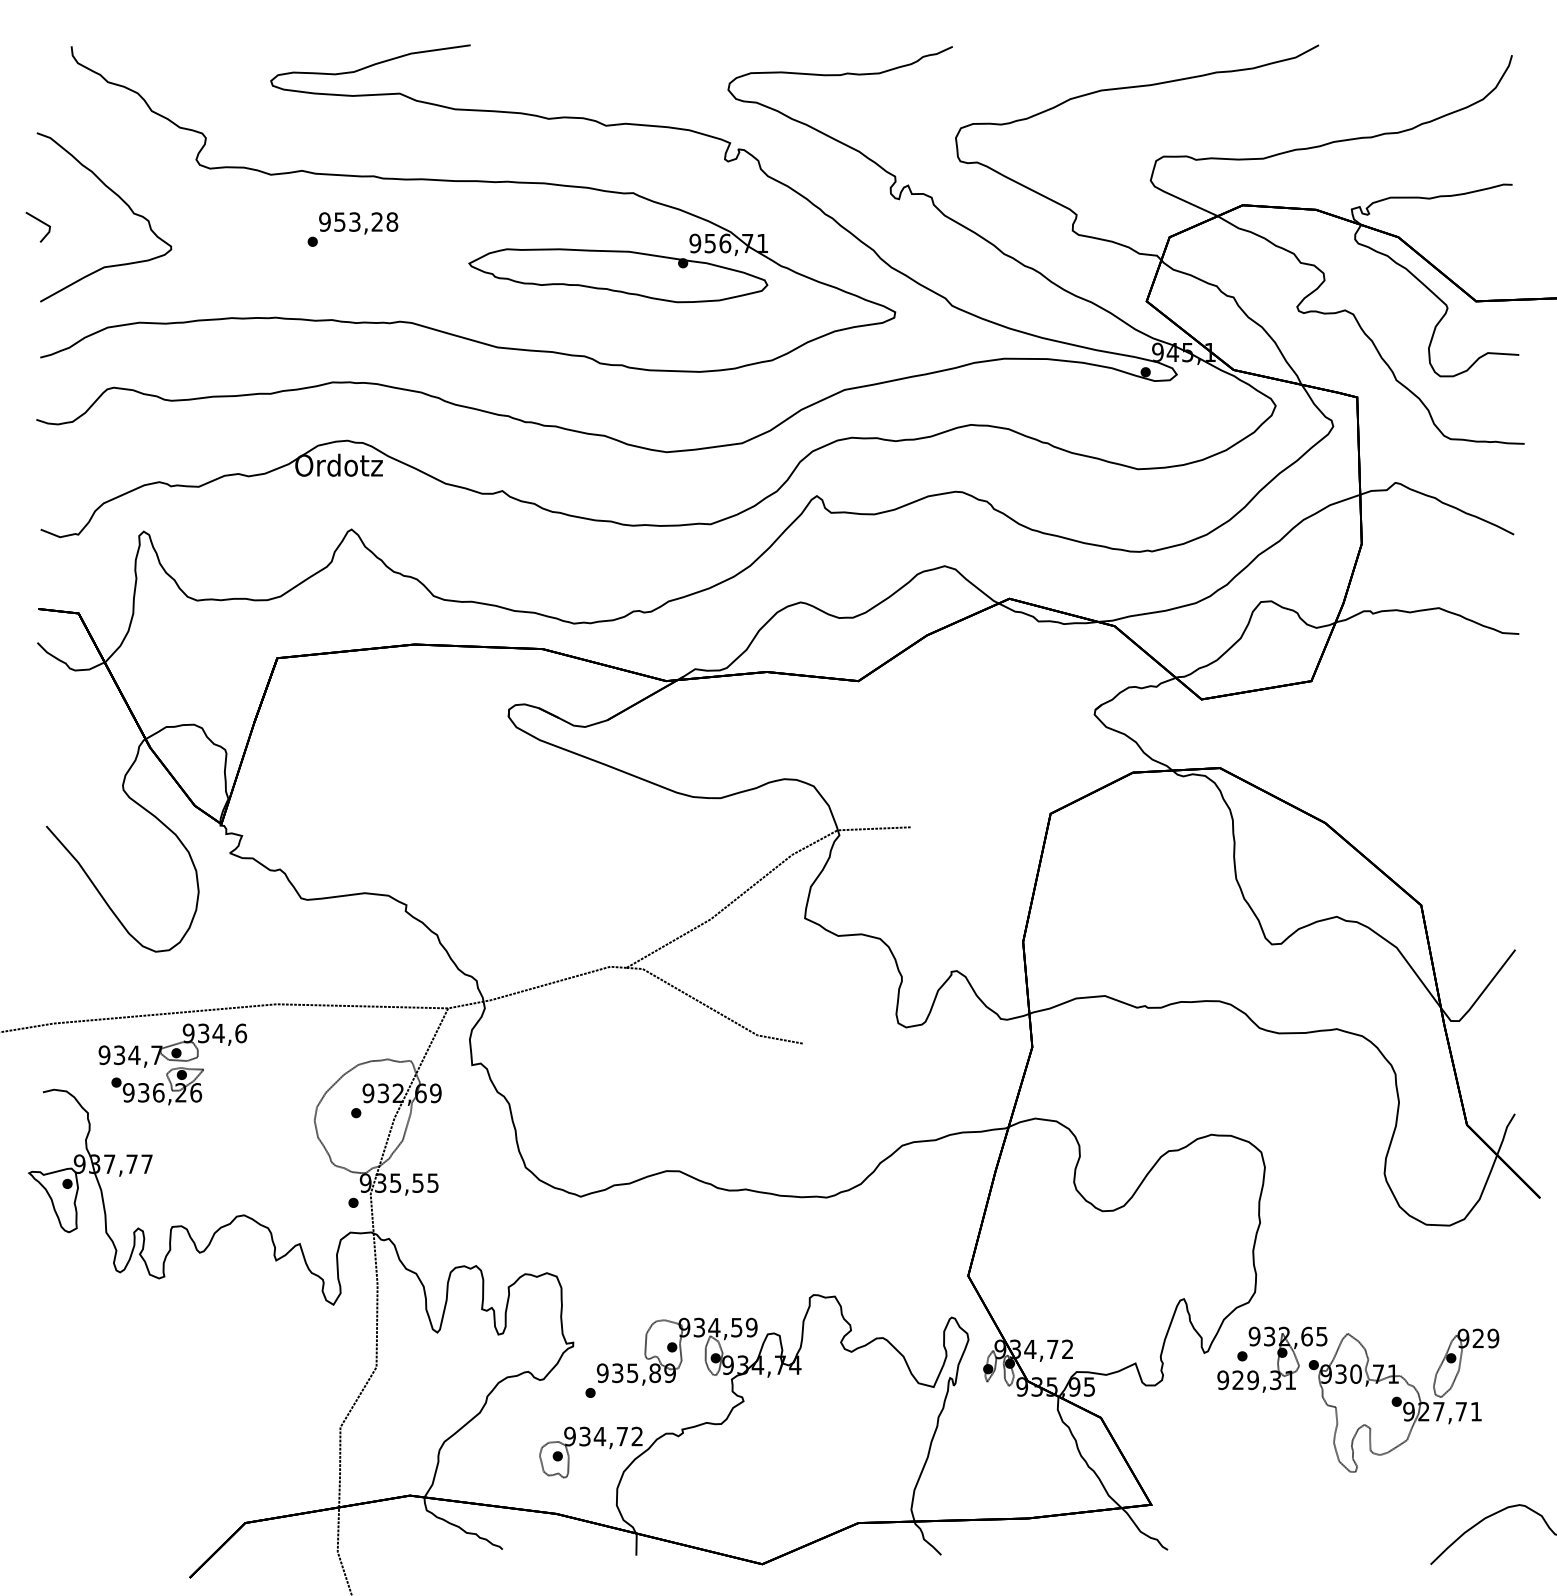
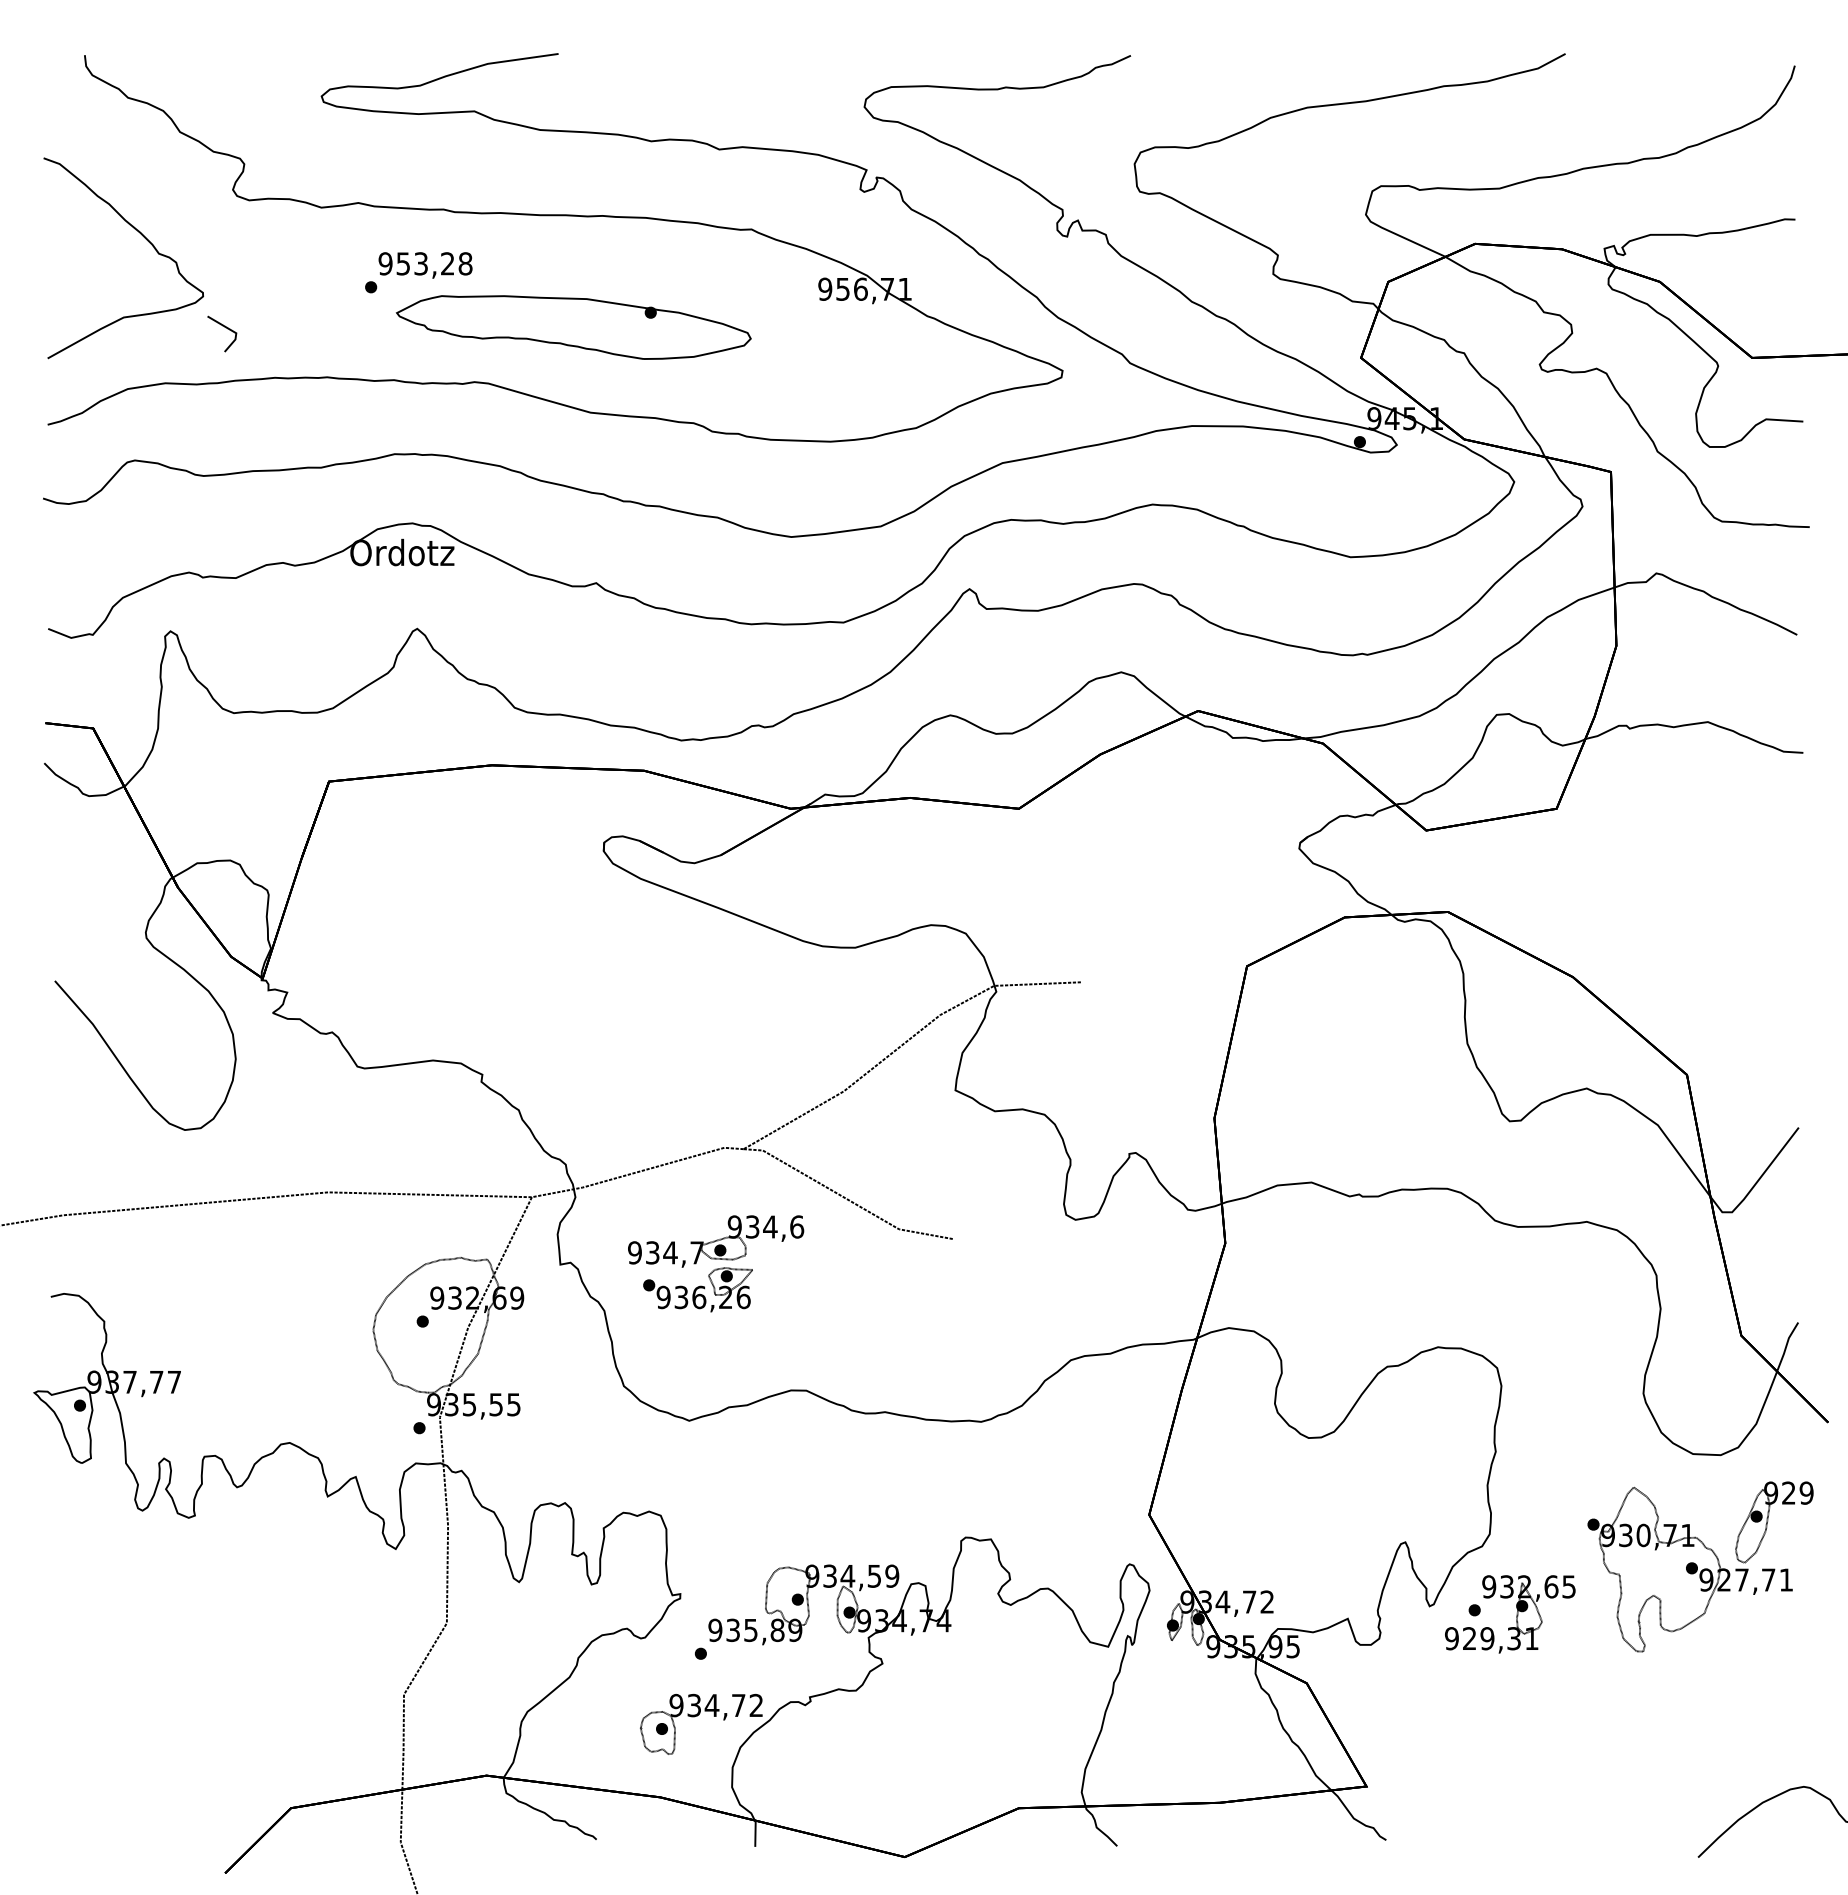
line: (40, 221) -> (224, 327), moved
part: (618, 275) -> (573, 327), moved
part: (173, 1064) -> (716, 1263), moved
part: (1403, 1400) -> (1700, 1566), moved

